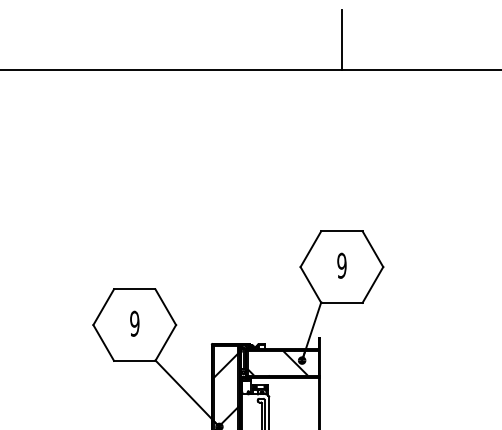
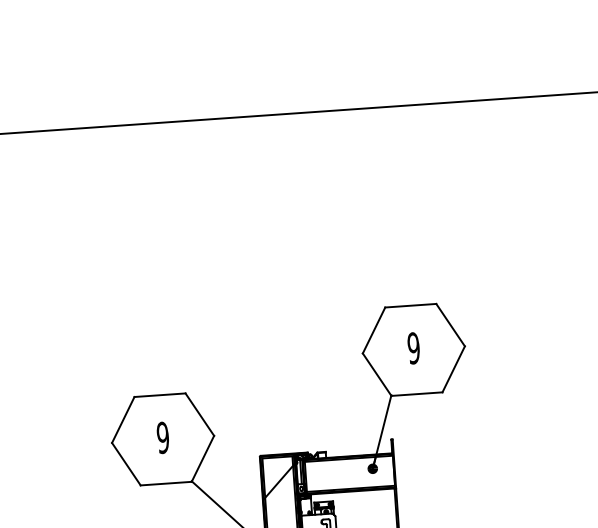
line: (342, 39) -> (394, 68), removed
hatch: (277, 363) -> (342, 474), removed

